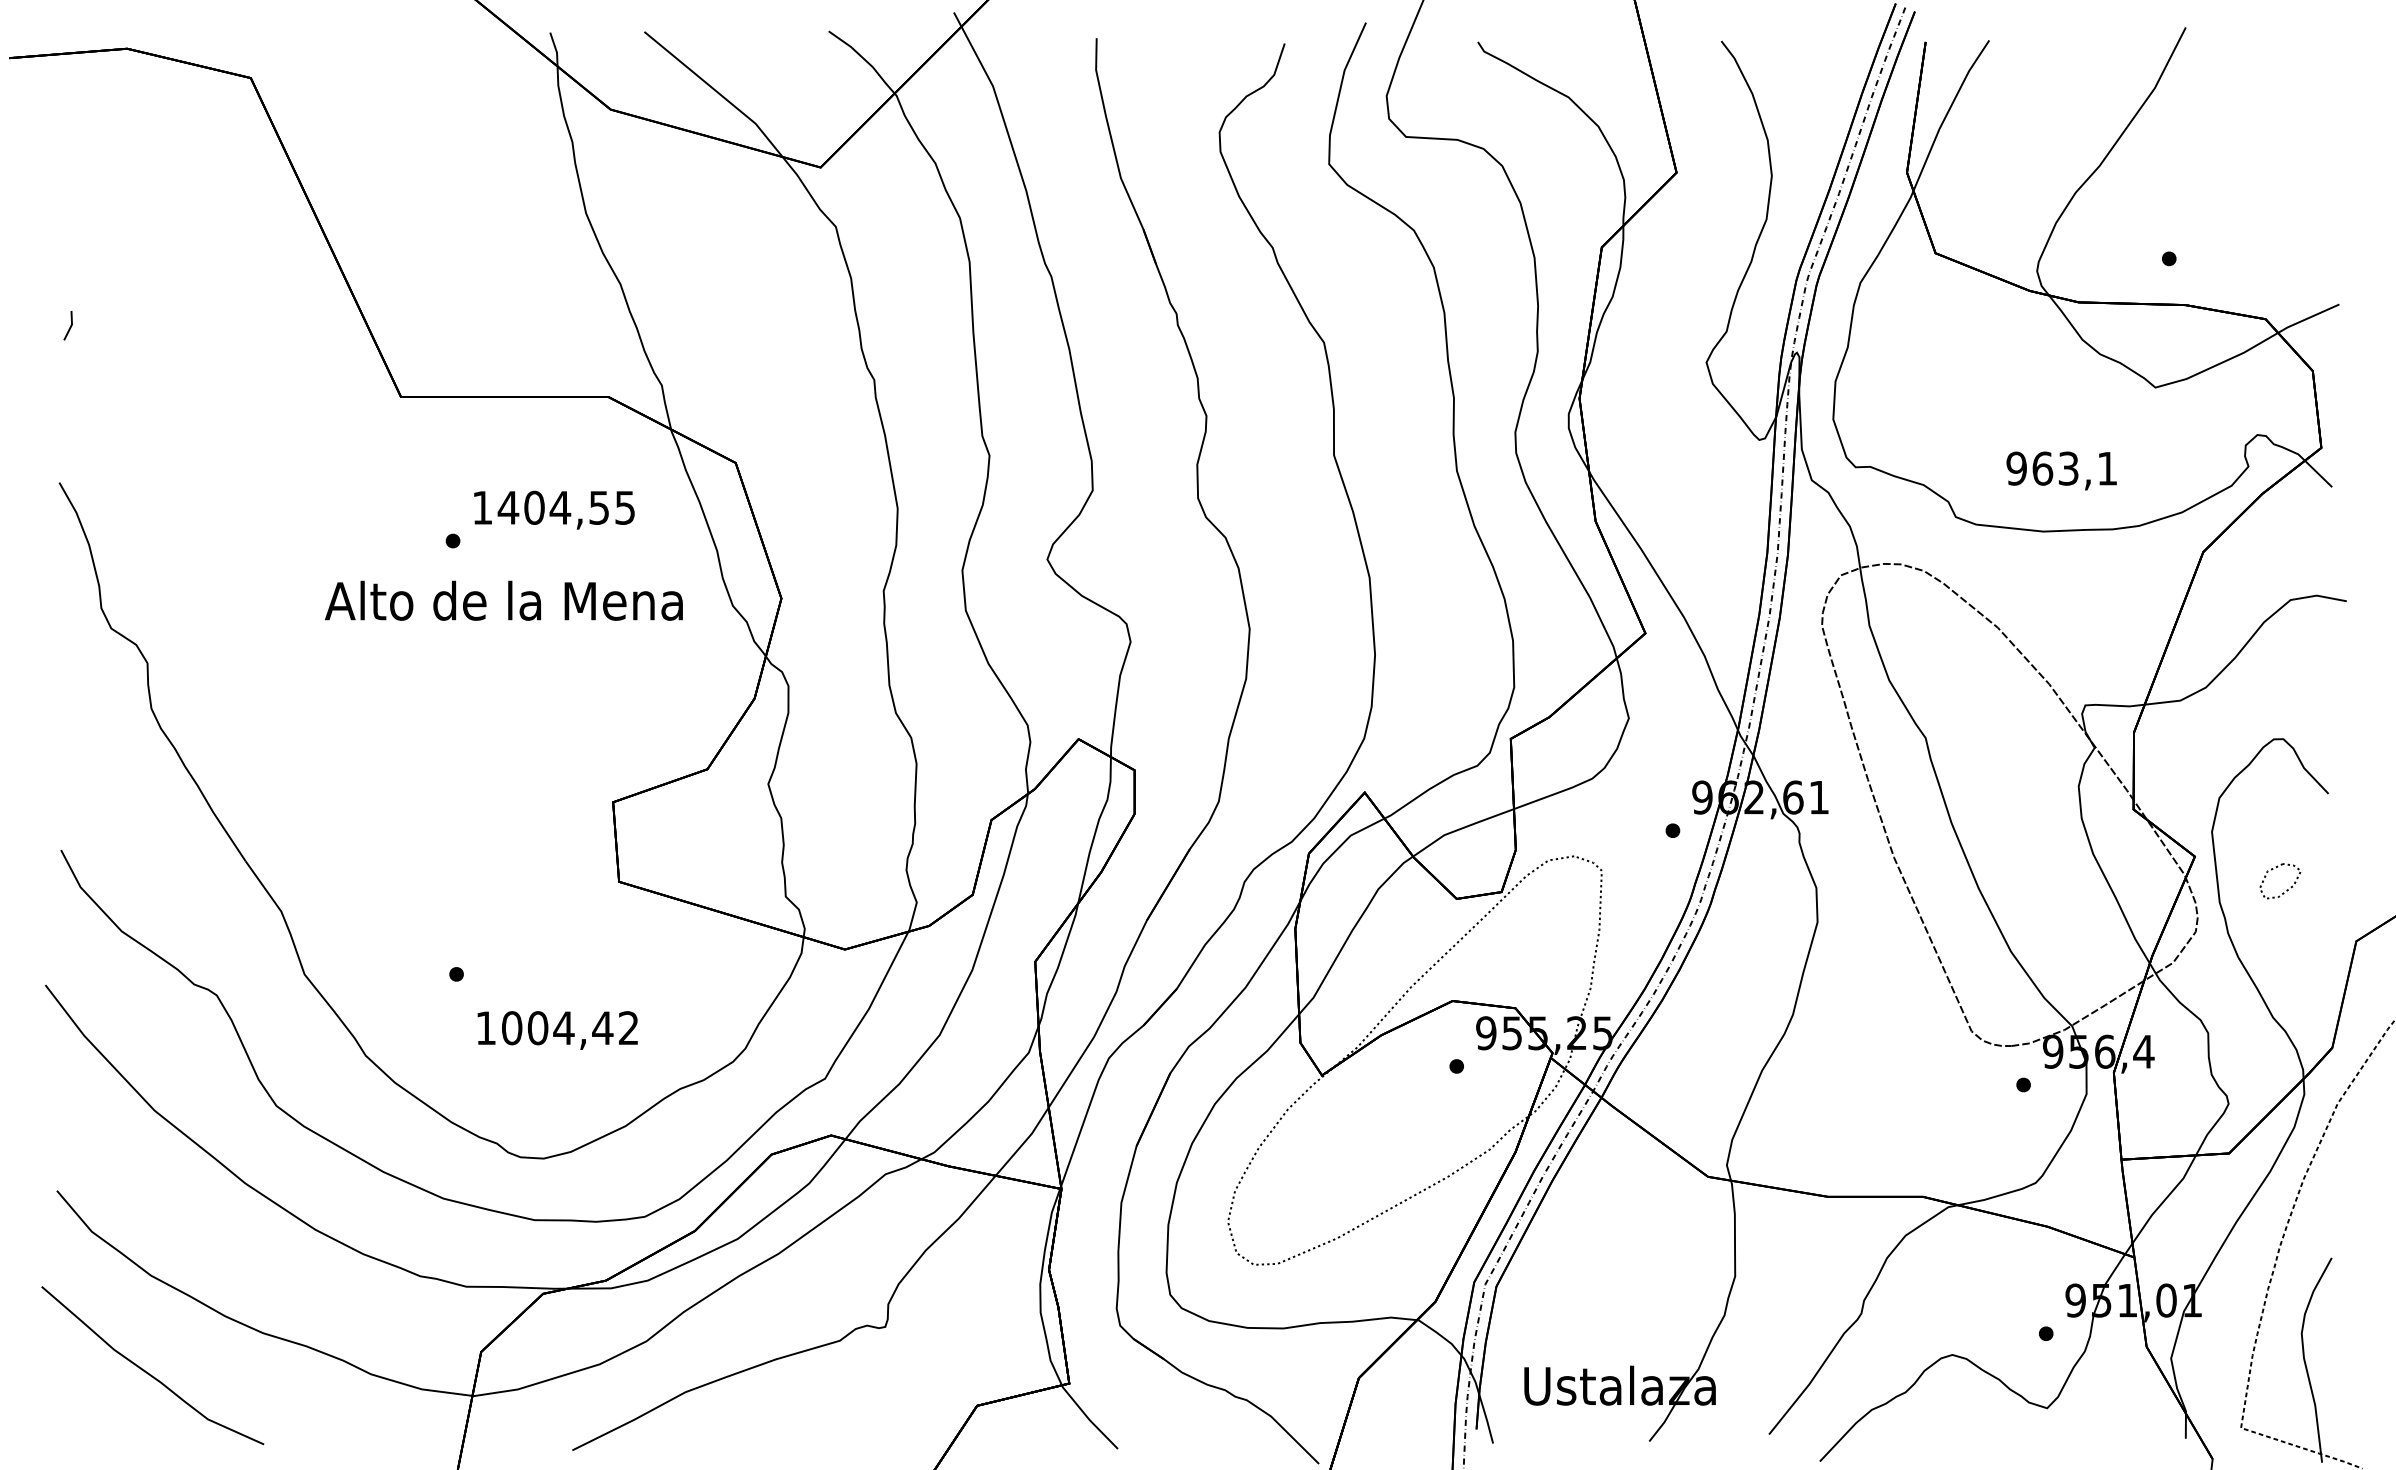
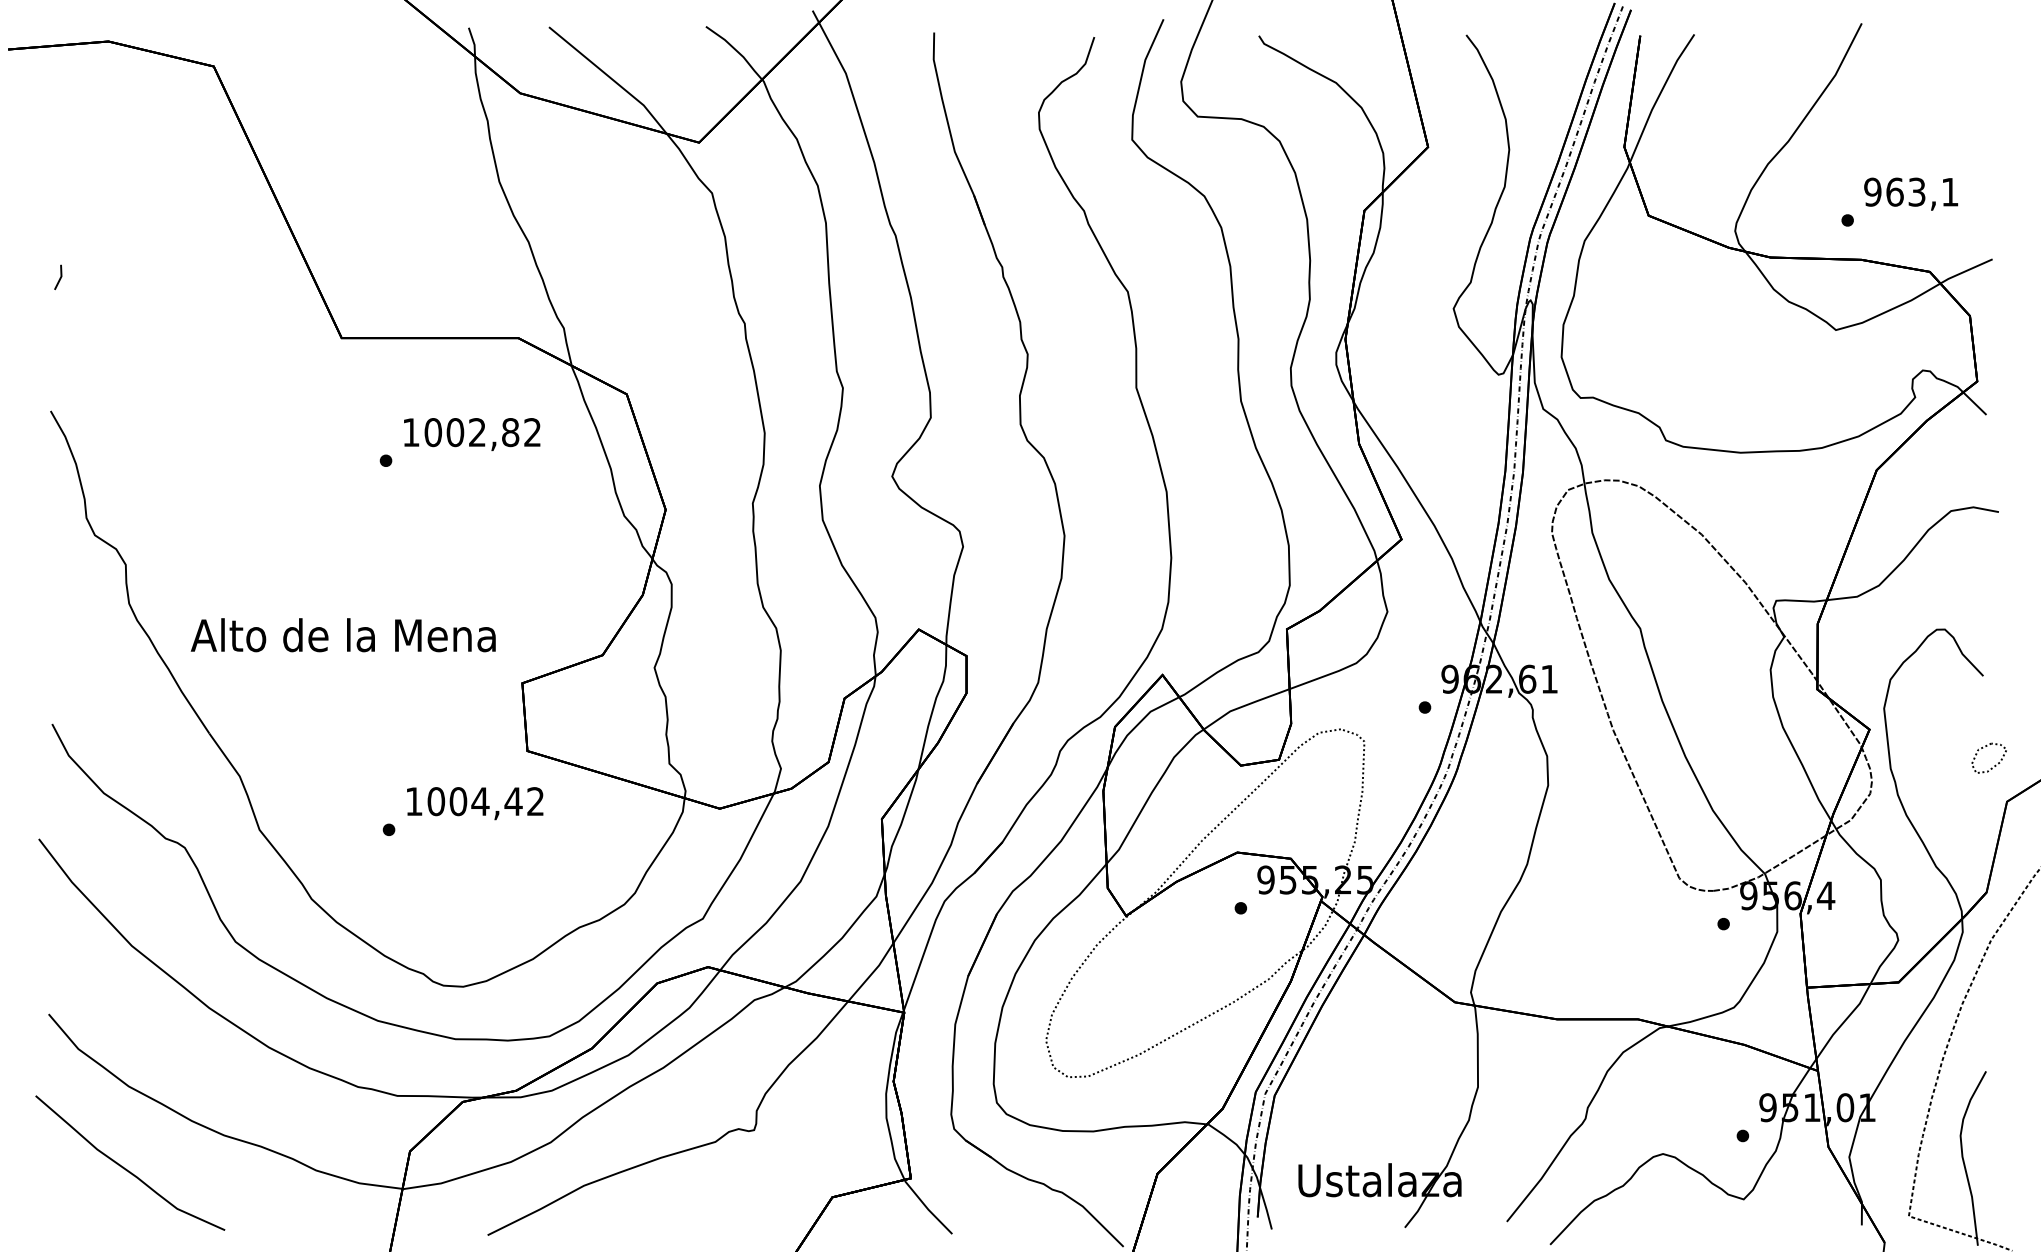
text: (2061, 470) -> (1910, 193), moved
text: (565, 507) -> (481, 432), 1404,55 -> 1002,82
text: (503, 600) -> (342, 634), moved
part: (2286, 889) -> (1994, 765), moved
text: (557, 1030) -> (474, 803), moved

